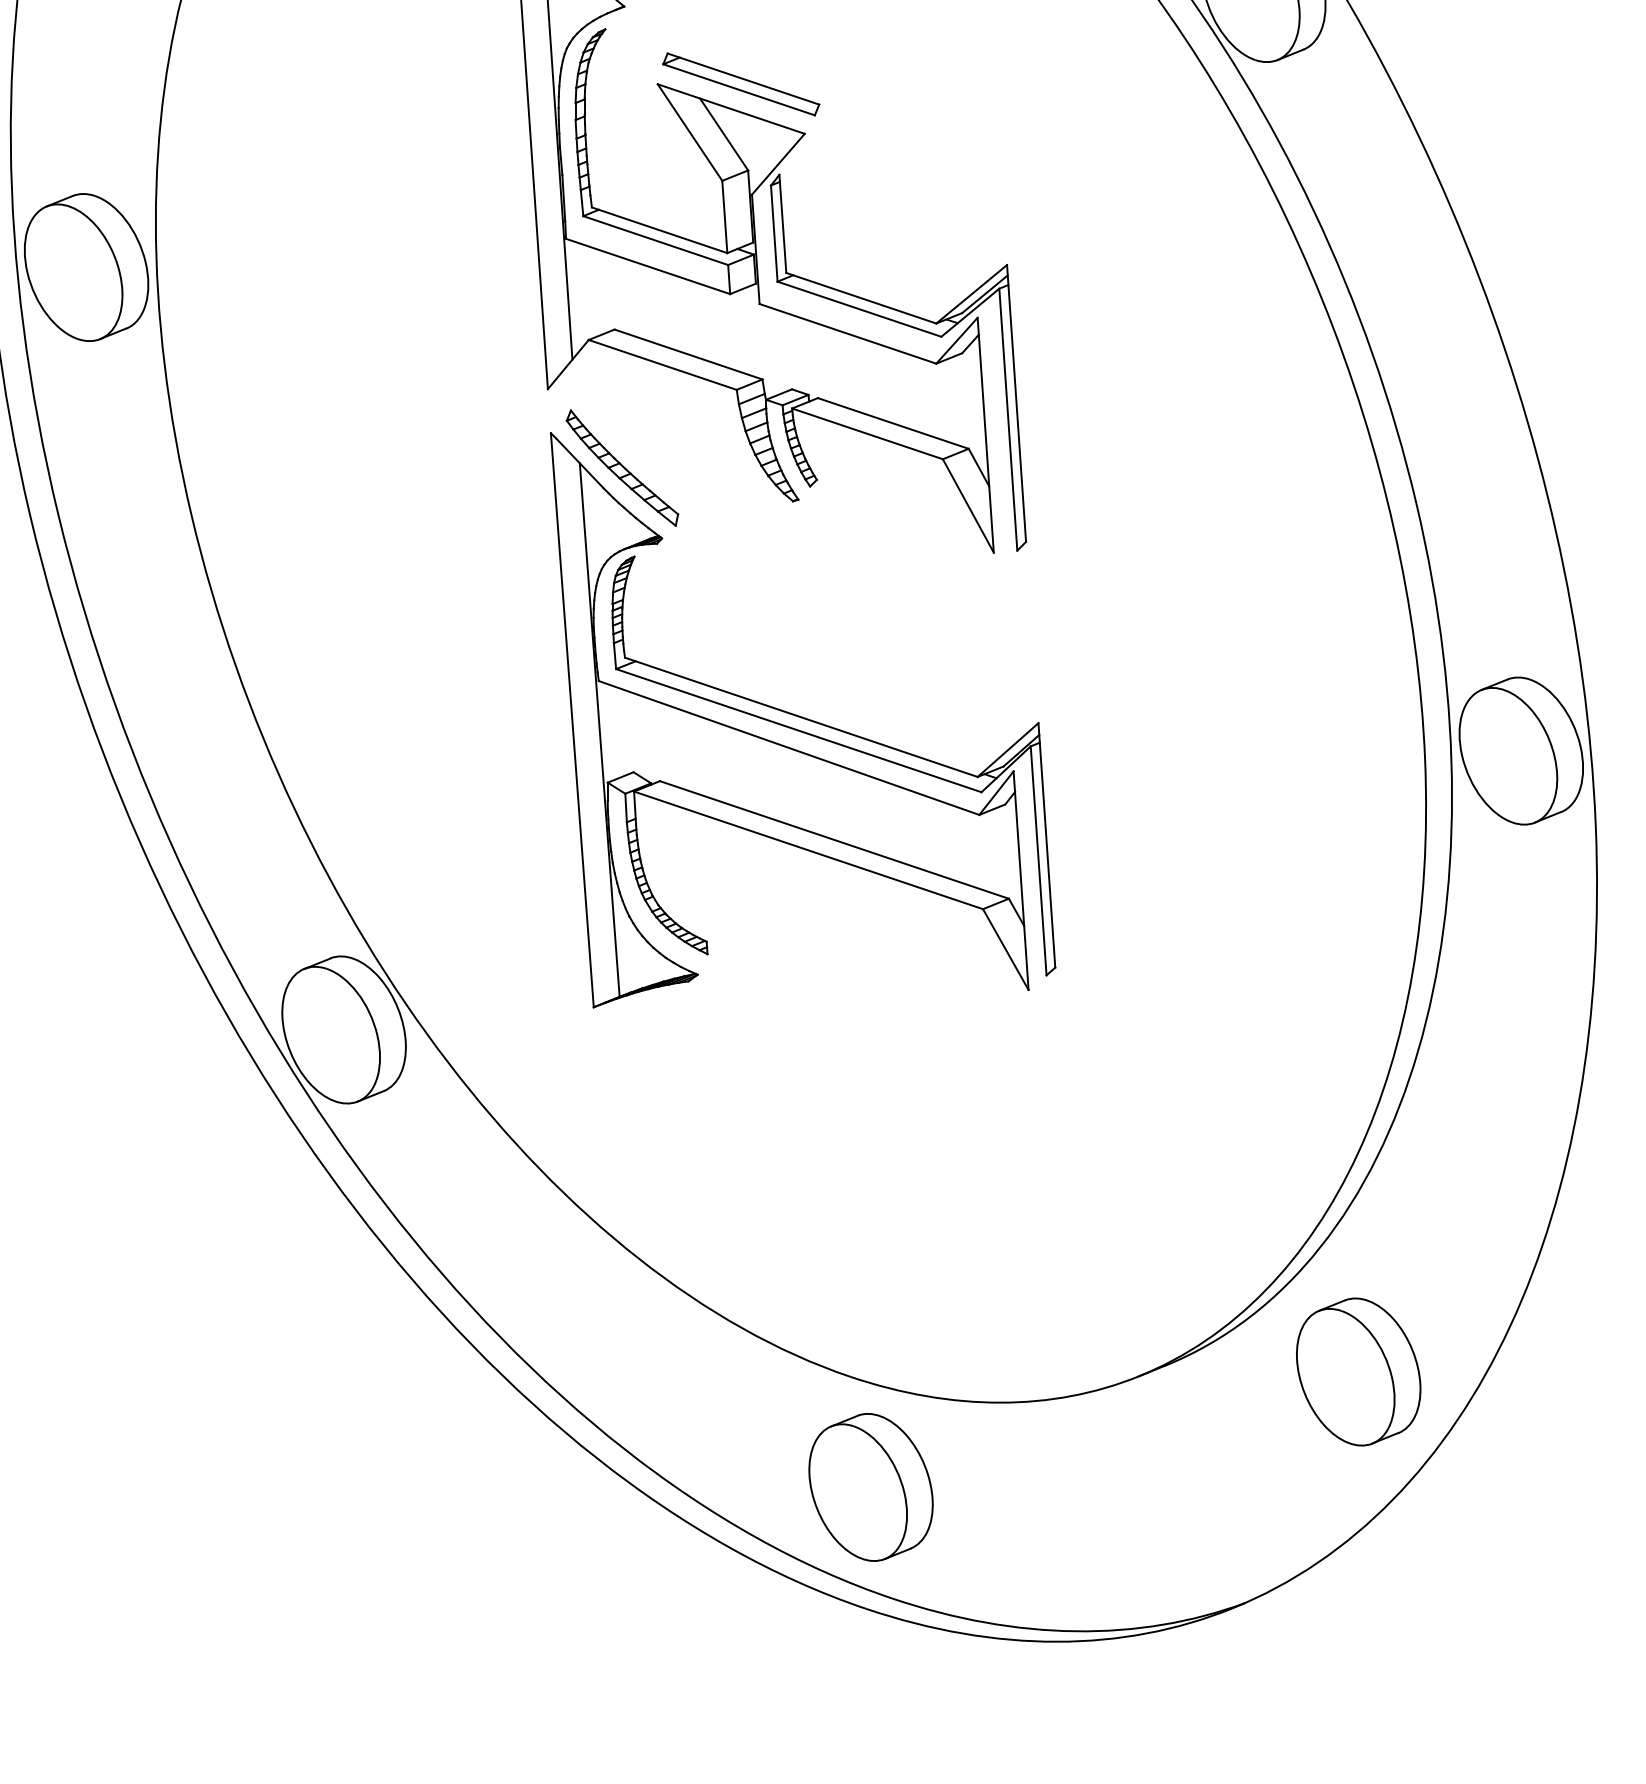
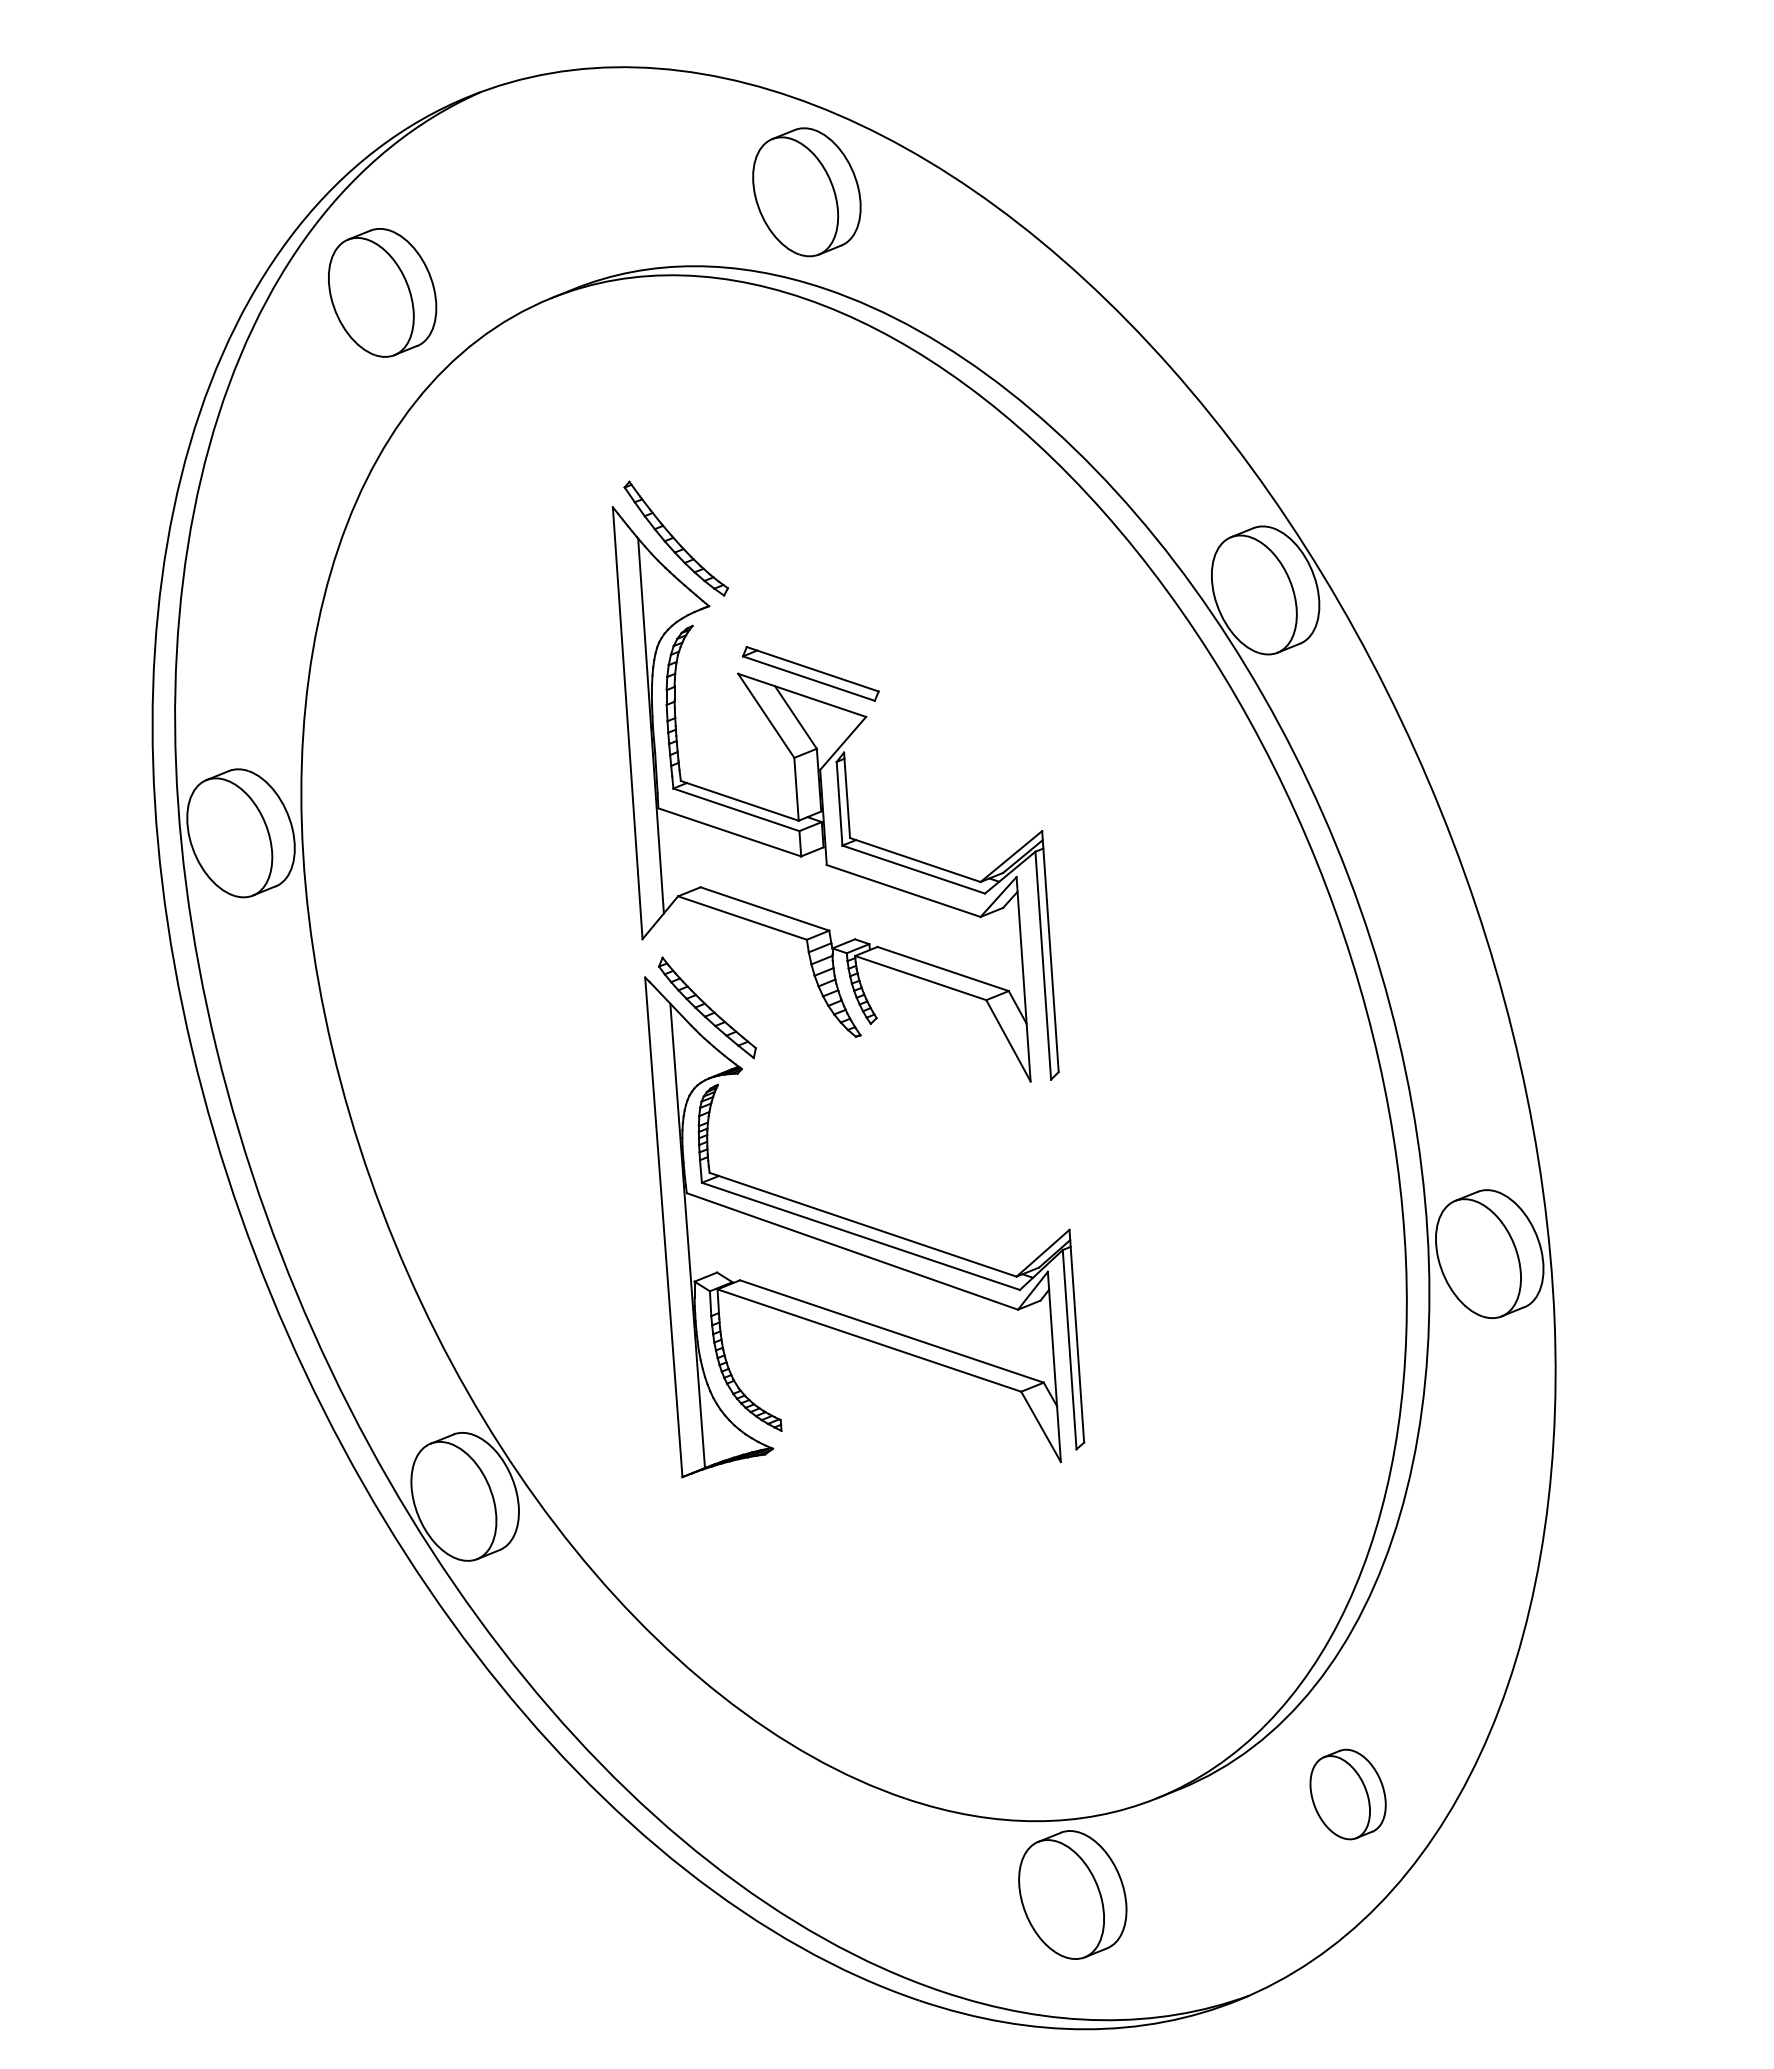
part: (1357, 1371) -> (1347, 1794), size x0.7
part: (870, 1486) -> (1072, 1894), moved

